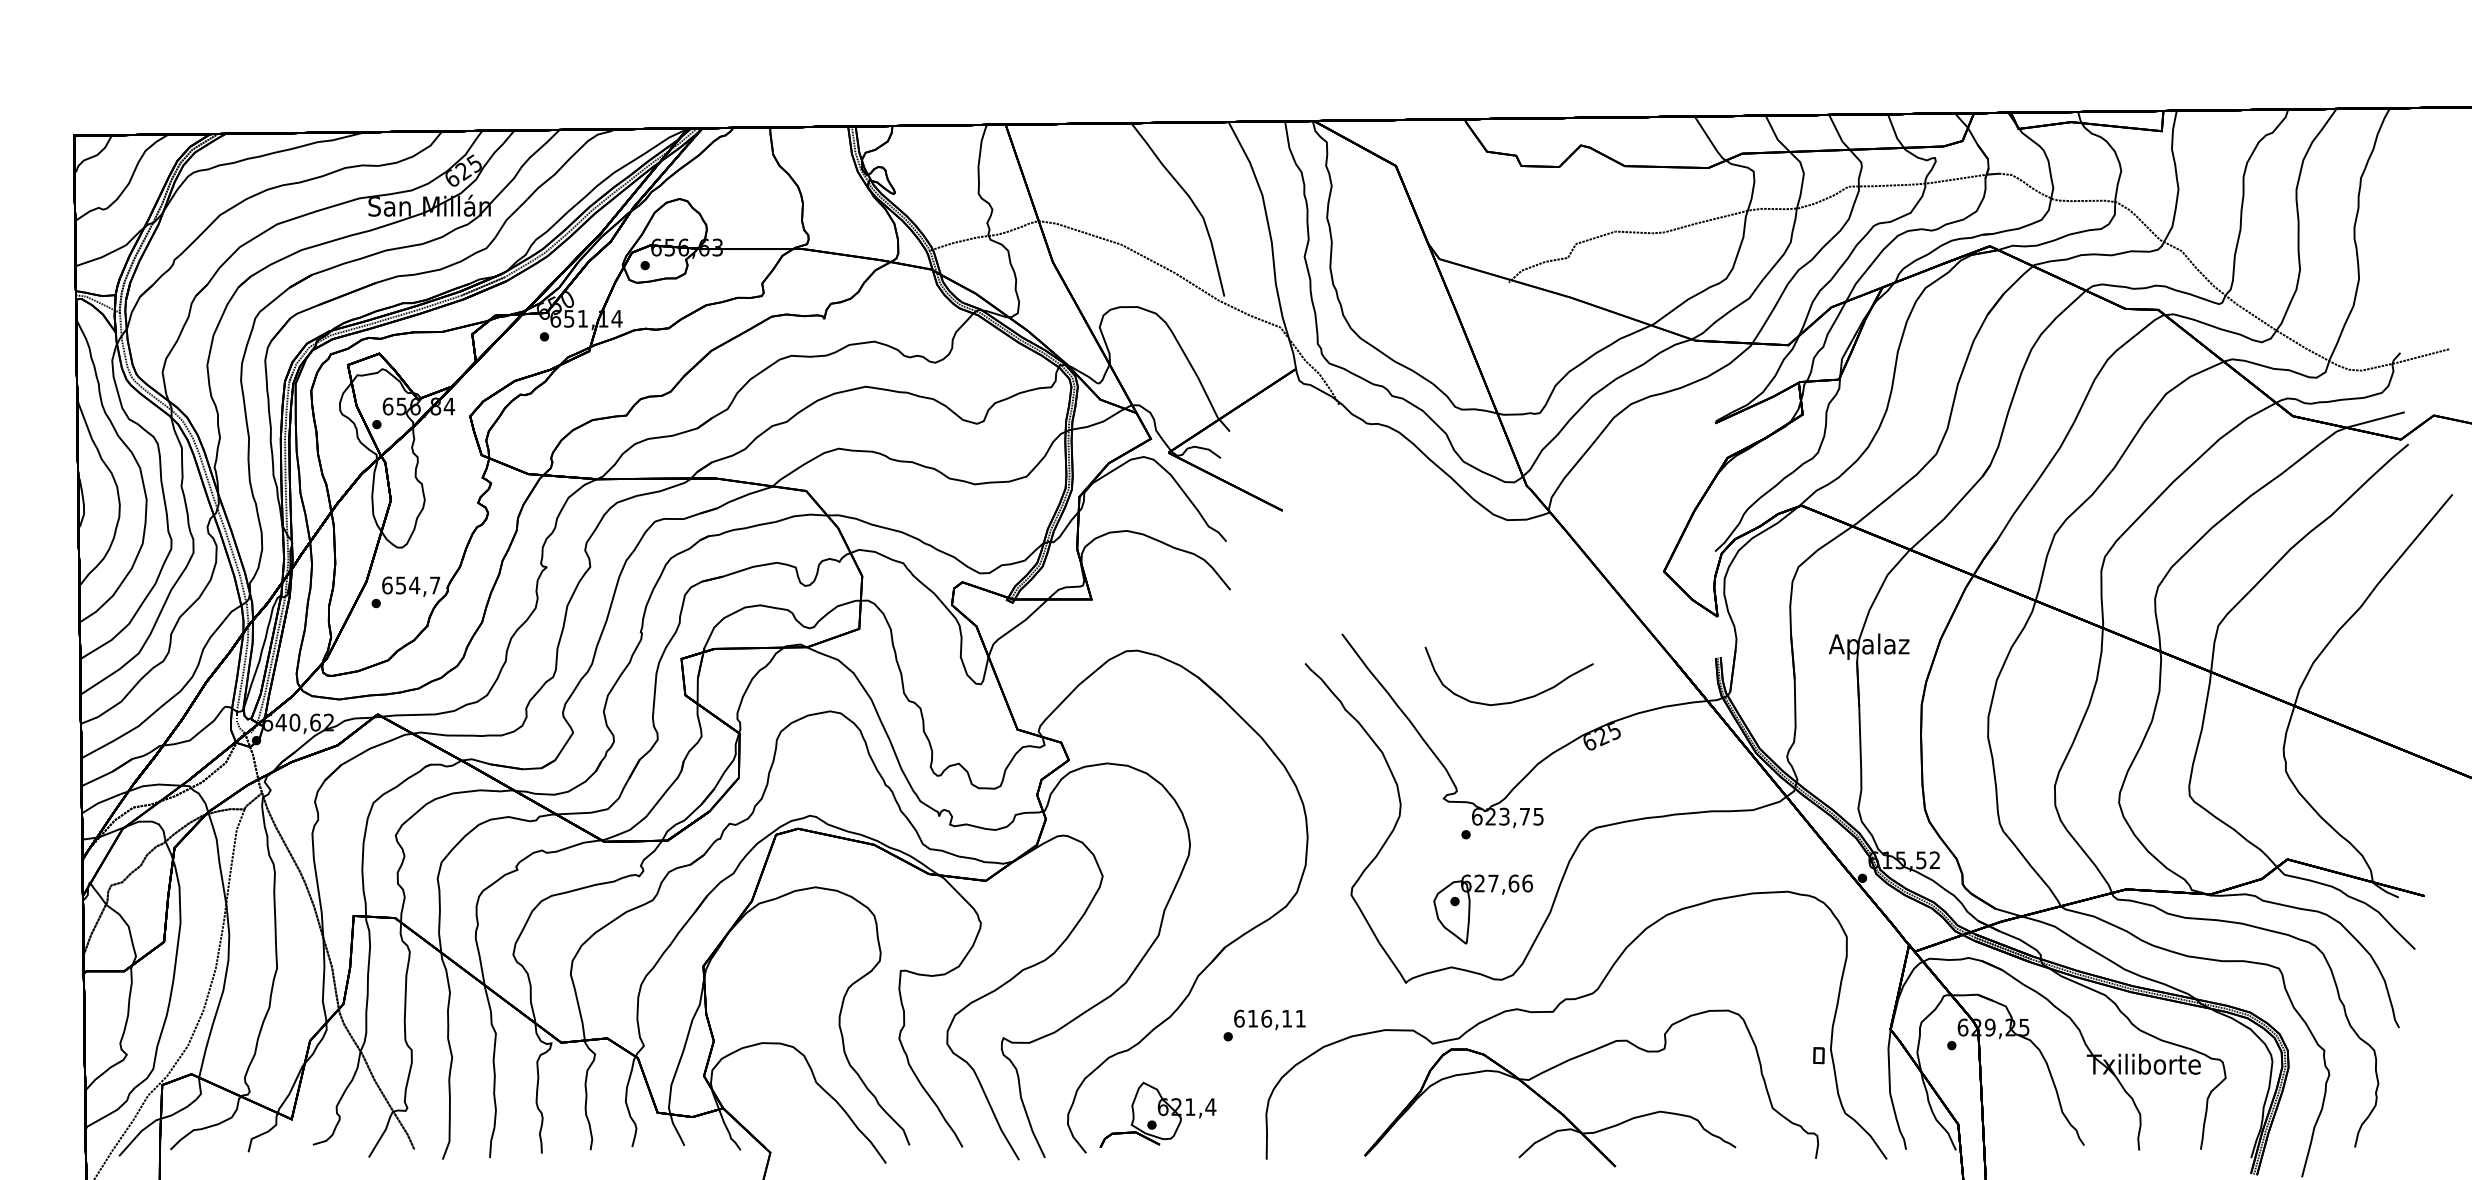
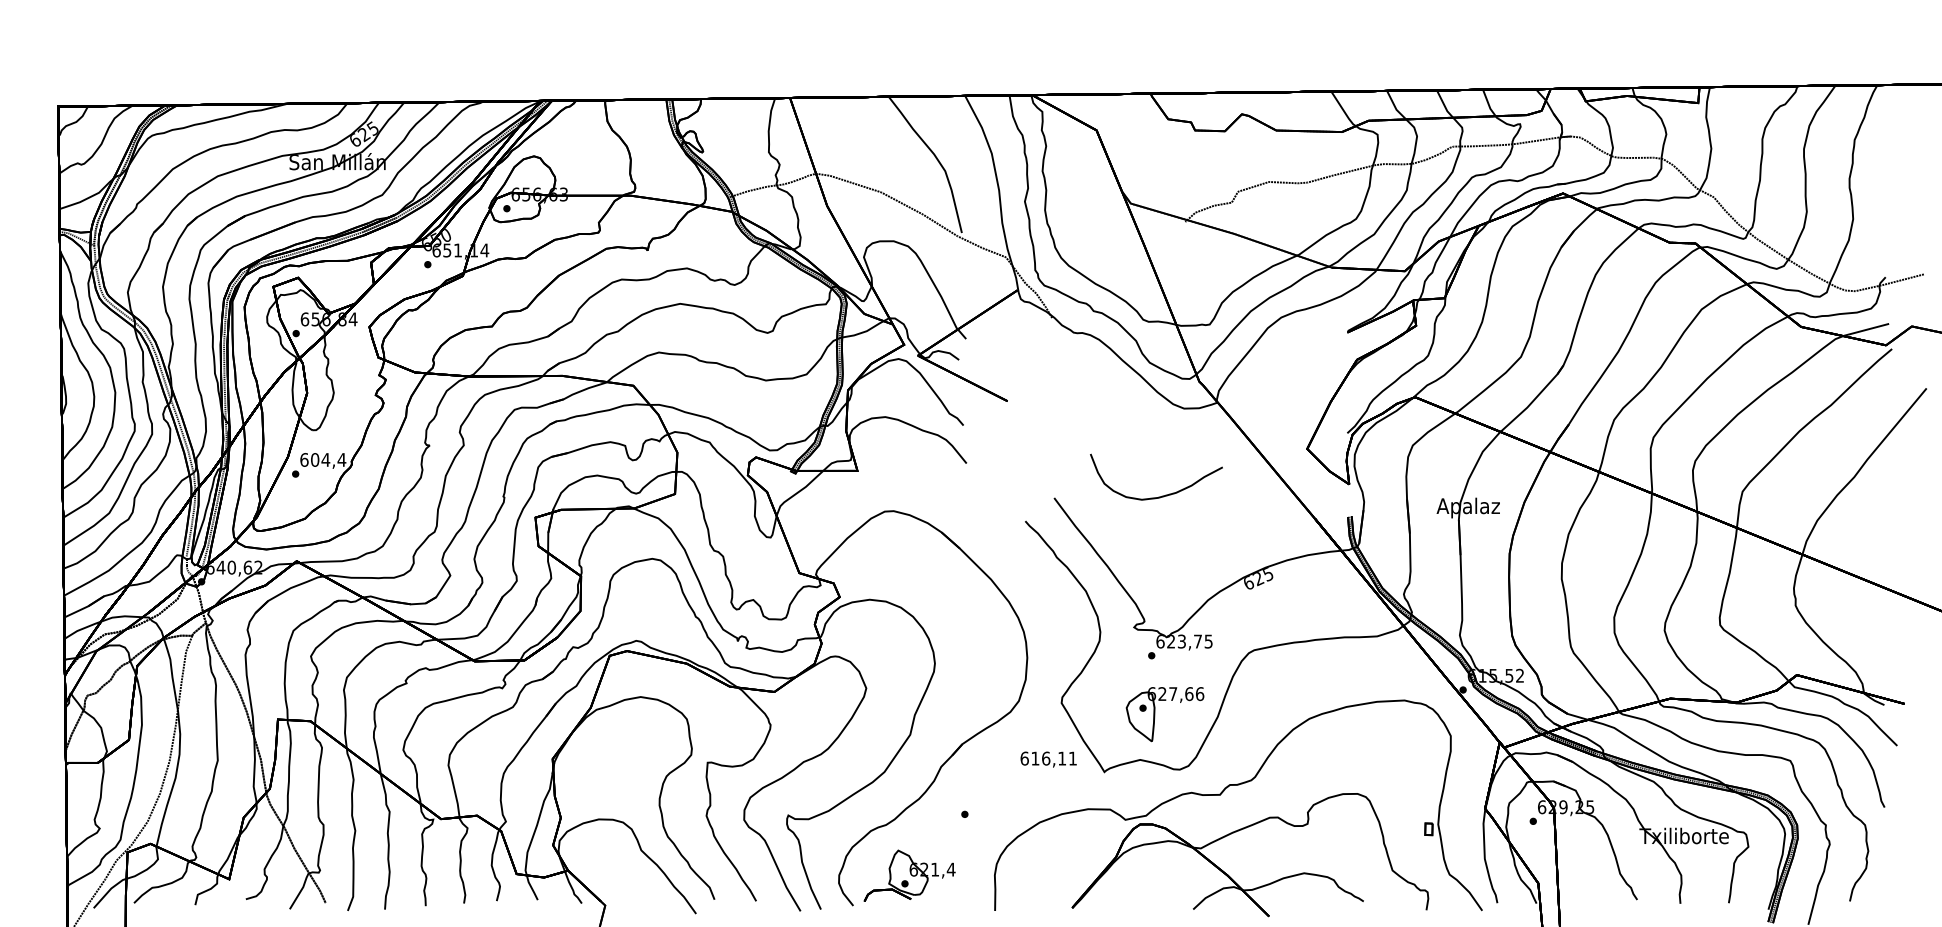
text: (417, 585) -> (328, 459), 654,7 -> 604,4
part: (1514, 700) -> (1160, 496), moved
text: (1269, 1019) -> (1048, 759), moved

